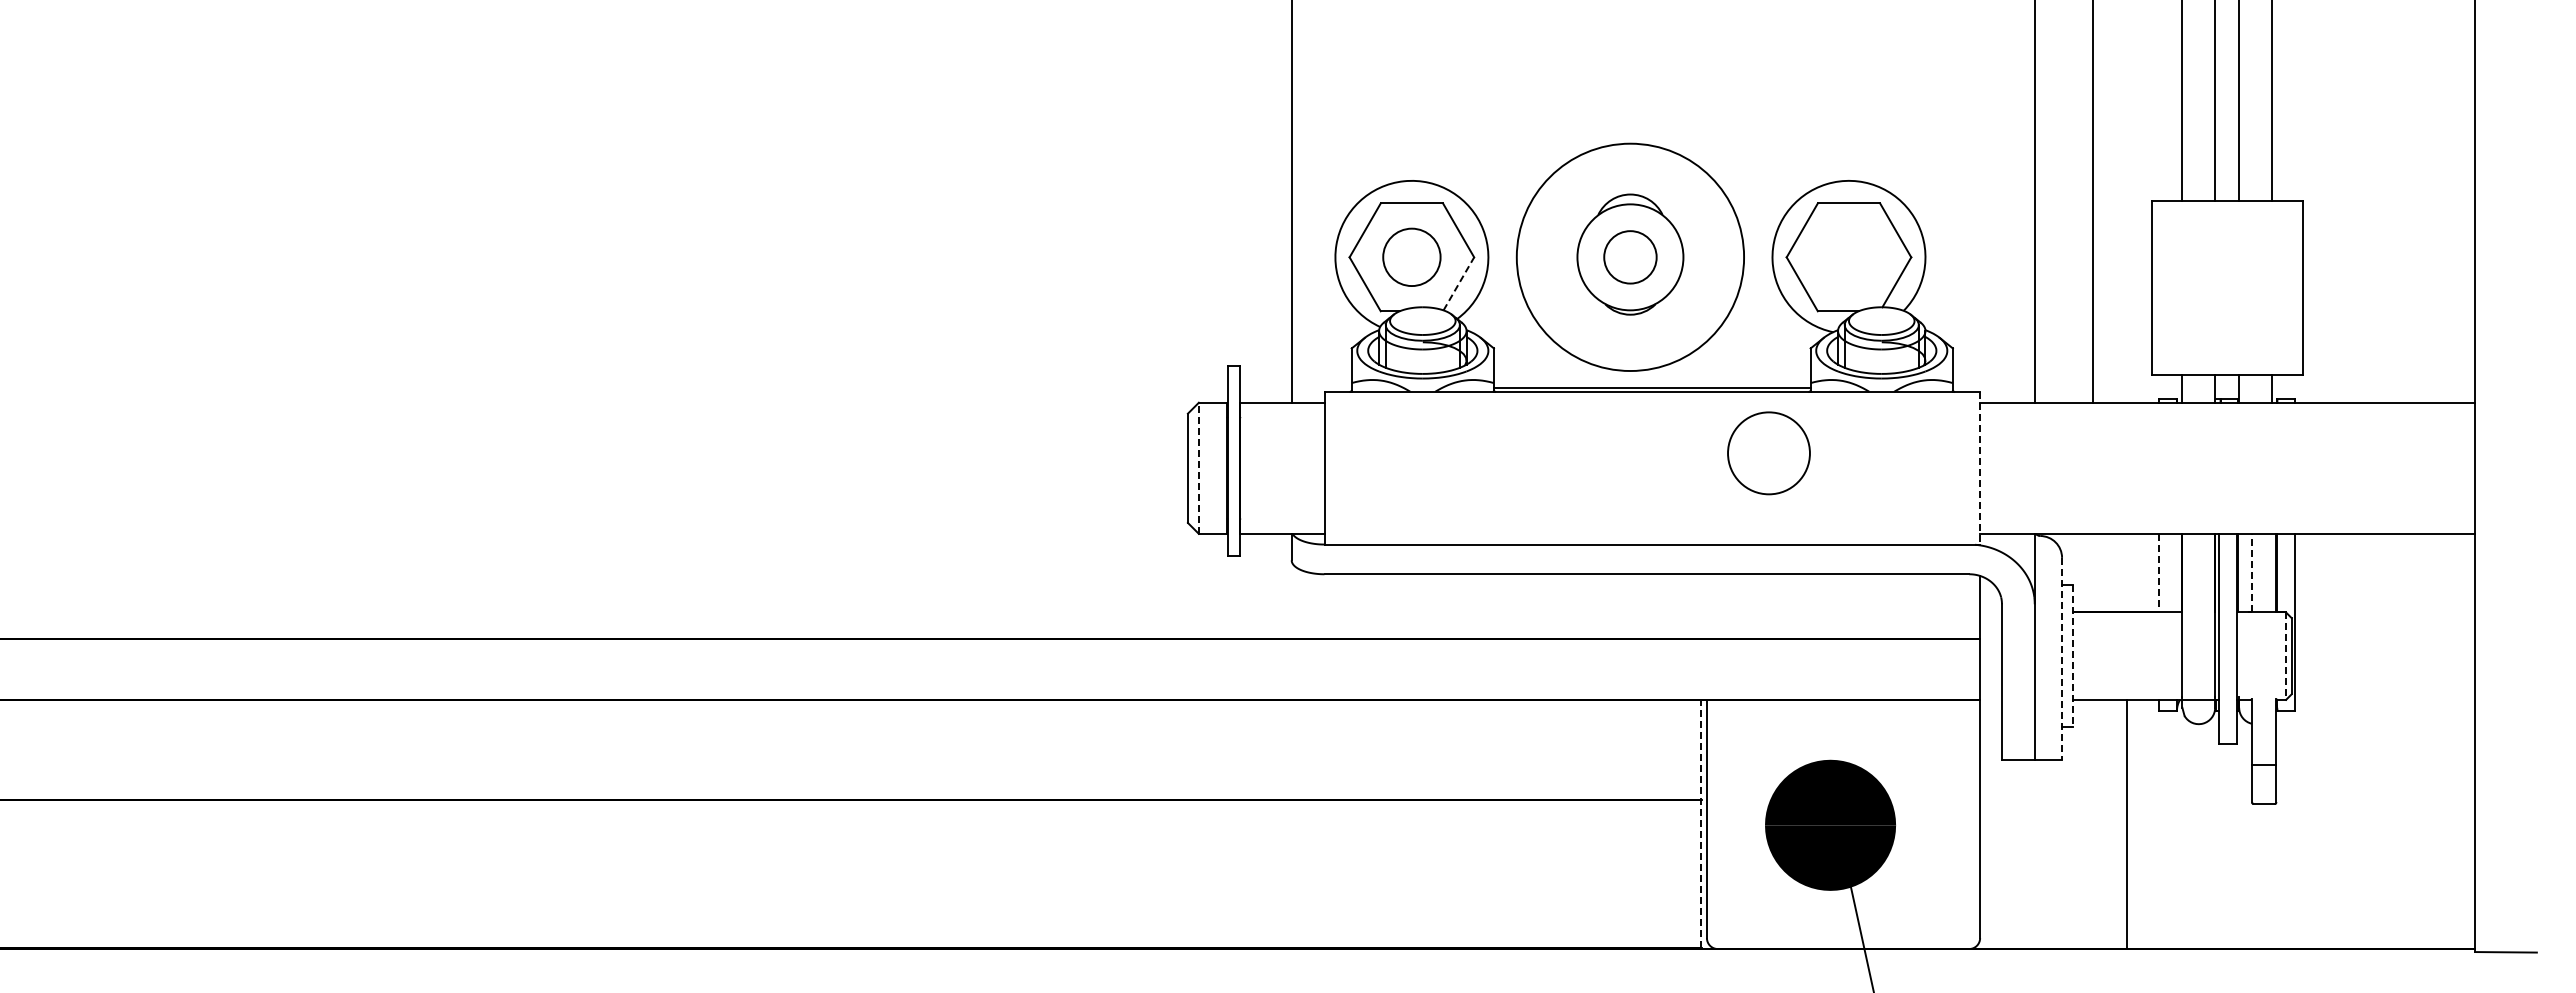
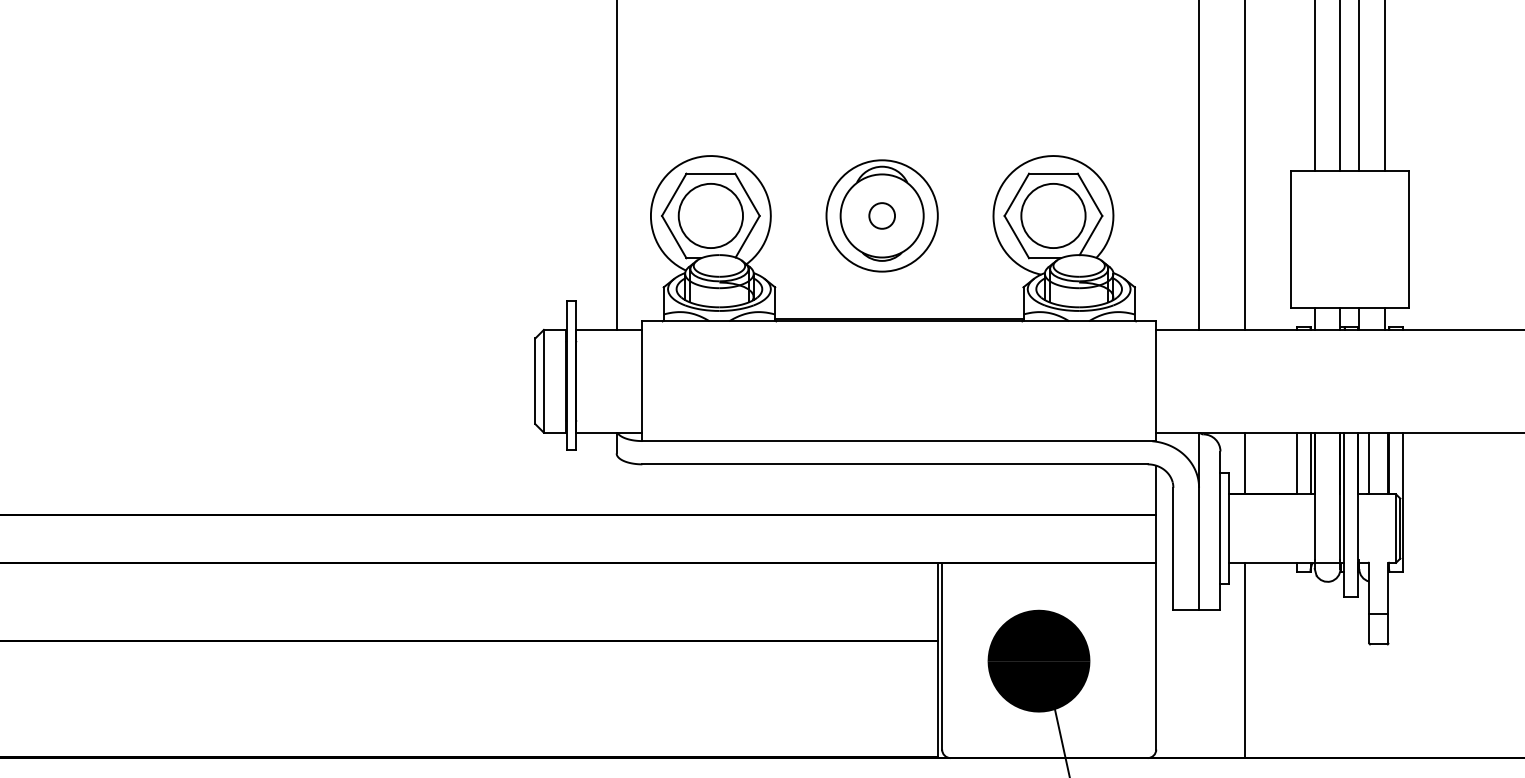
circle: (1630, 256) -> (882, 215), size x0.62
circle: (1411, 257) -> (710, 216), size x1.43
circle: (1630, 257) -> (882, 216), size x0.62
line: (1458, 283) -> (747, 236), dashed -> solid
circle: (1768, 453) -> (1053, 216), moved
line: (1198, 468) -> (543, 381), dashed -> solid
line: (1980, 468) -> (1156, 381), dashed -> solid
line: (2093, 572) -> (1245, 462), added
line: (2176, 572) -> (1310, 462), added
line: (2252, 572) -> (1369, 462), dashed -> solid
line: (2159, 573) -> (1296, 463), dashed -> solid
line: (2073, 656) -> (1229, 528), dashed -> solid
line: (2286, 656) -> (1396, 528), dashed -> solid
line: (2062, 659) -> (1220, 531), dashed -> solid
line: (1701, 823) -> (937, 659), dashed -> solid
line: (2127, 824) -> (1245, 660), moved

